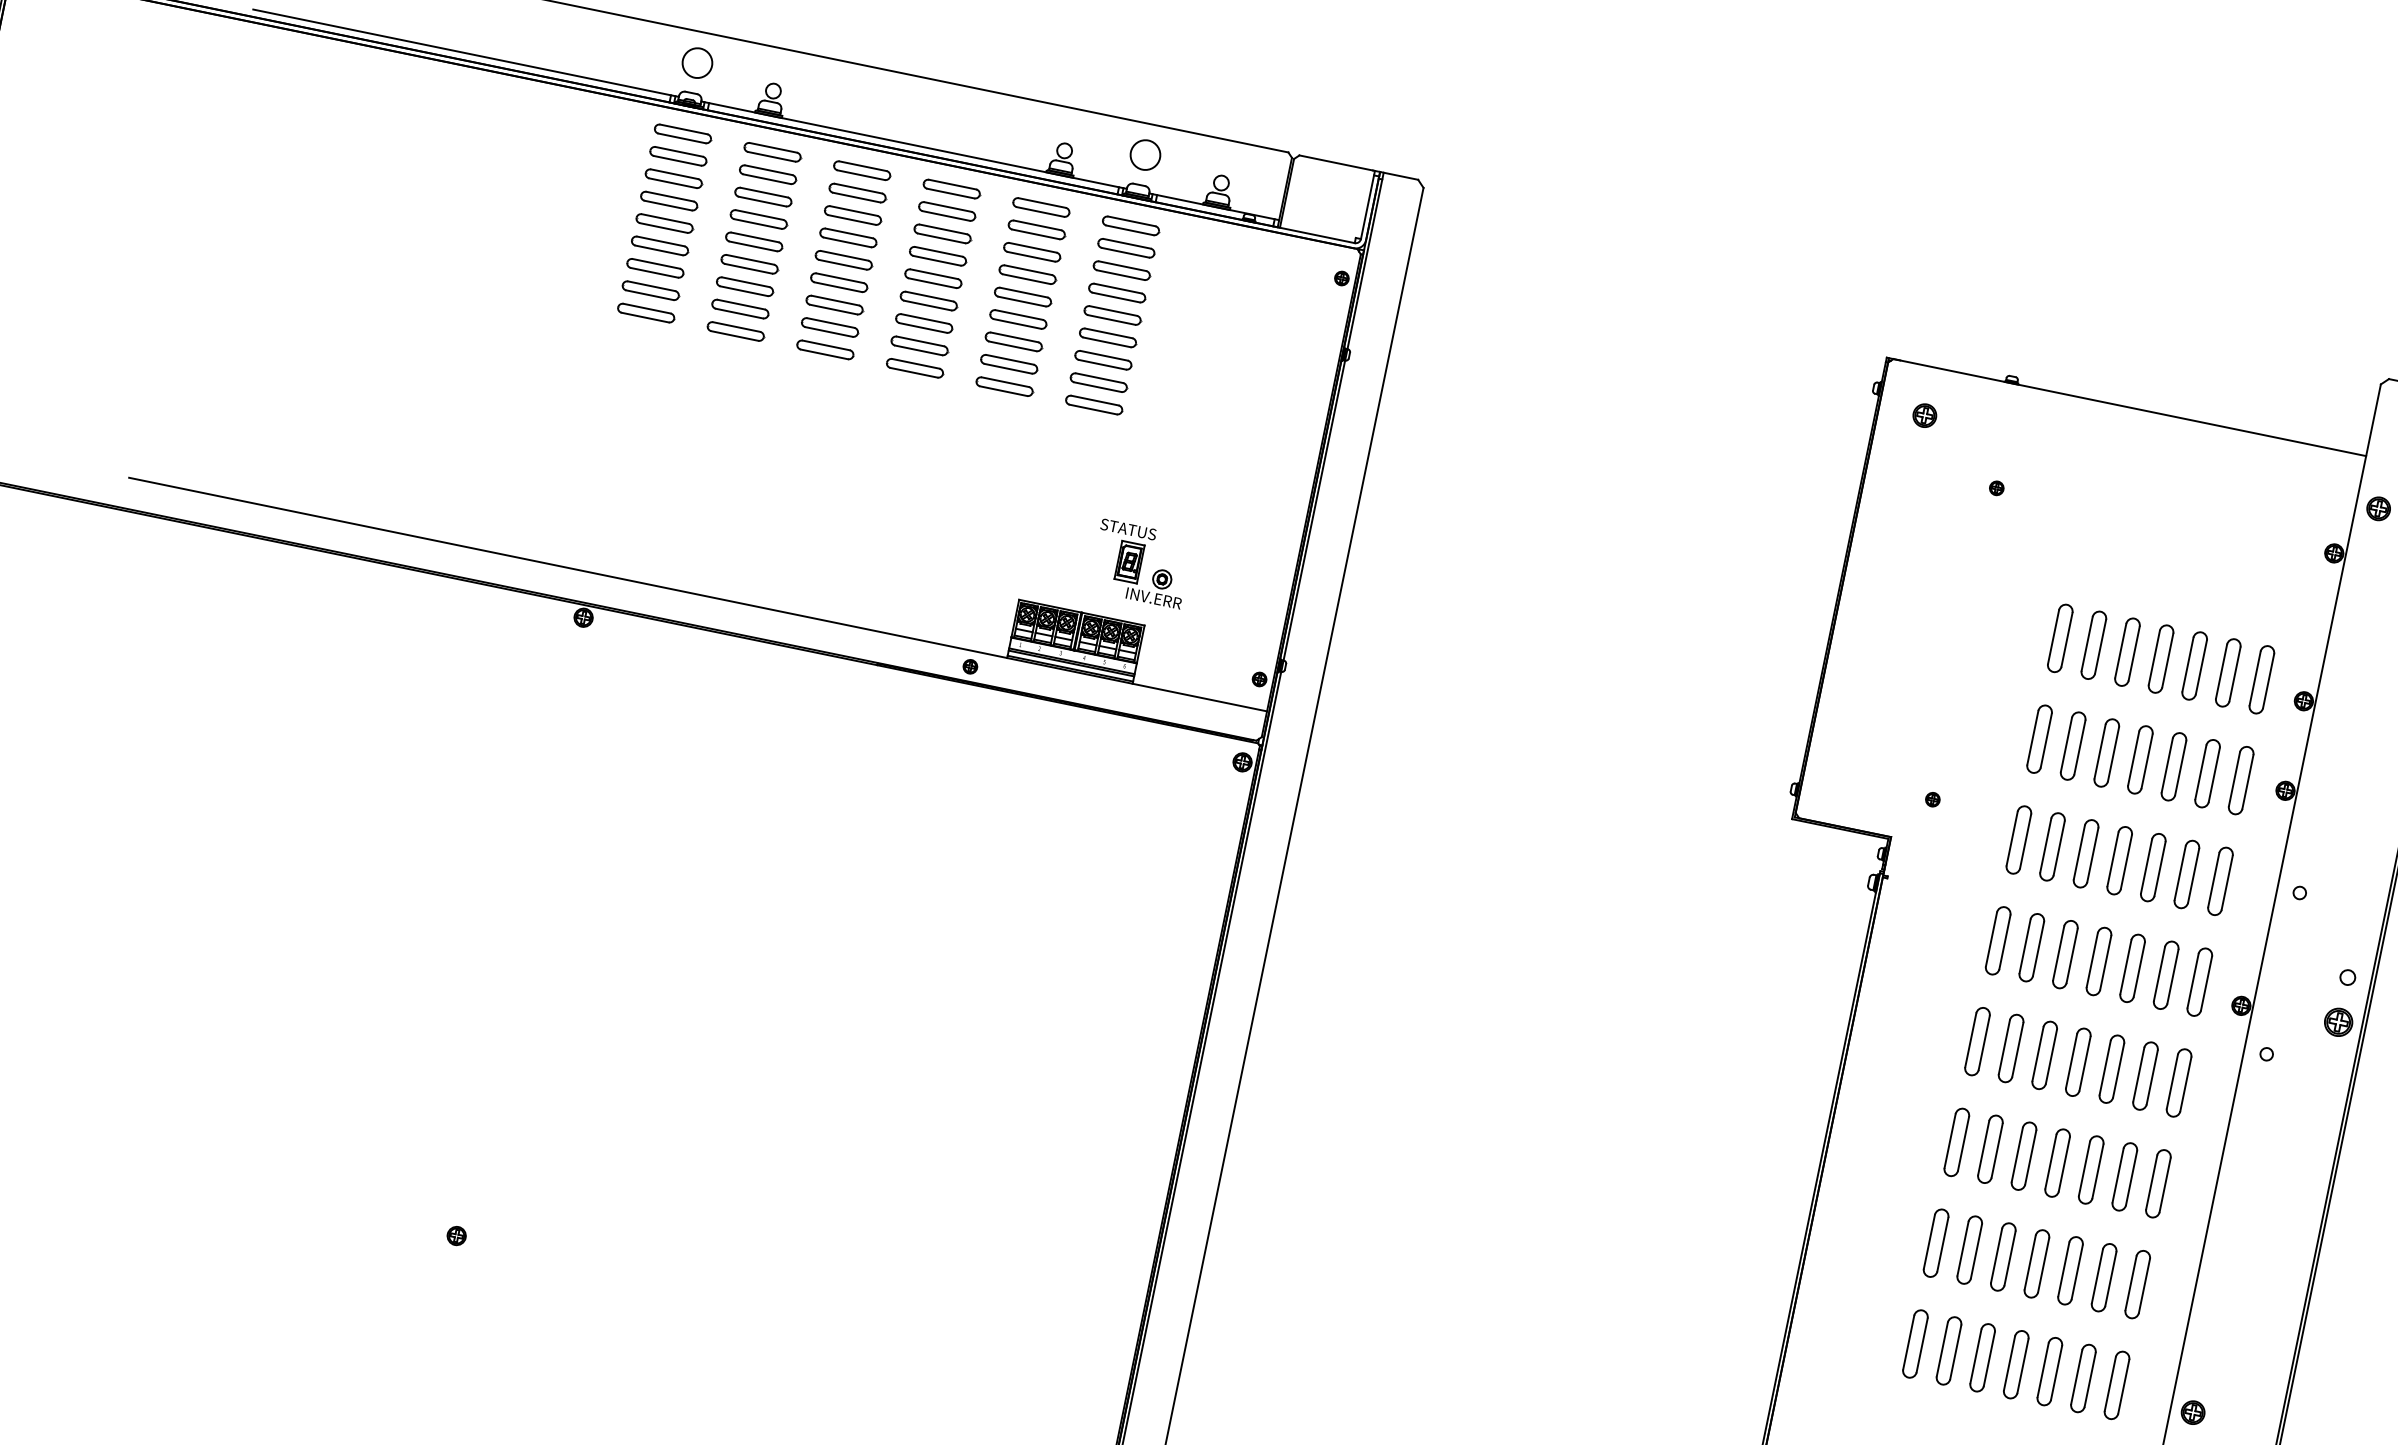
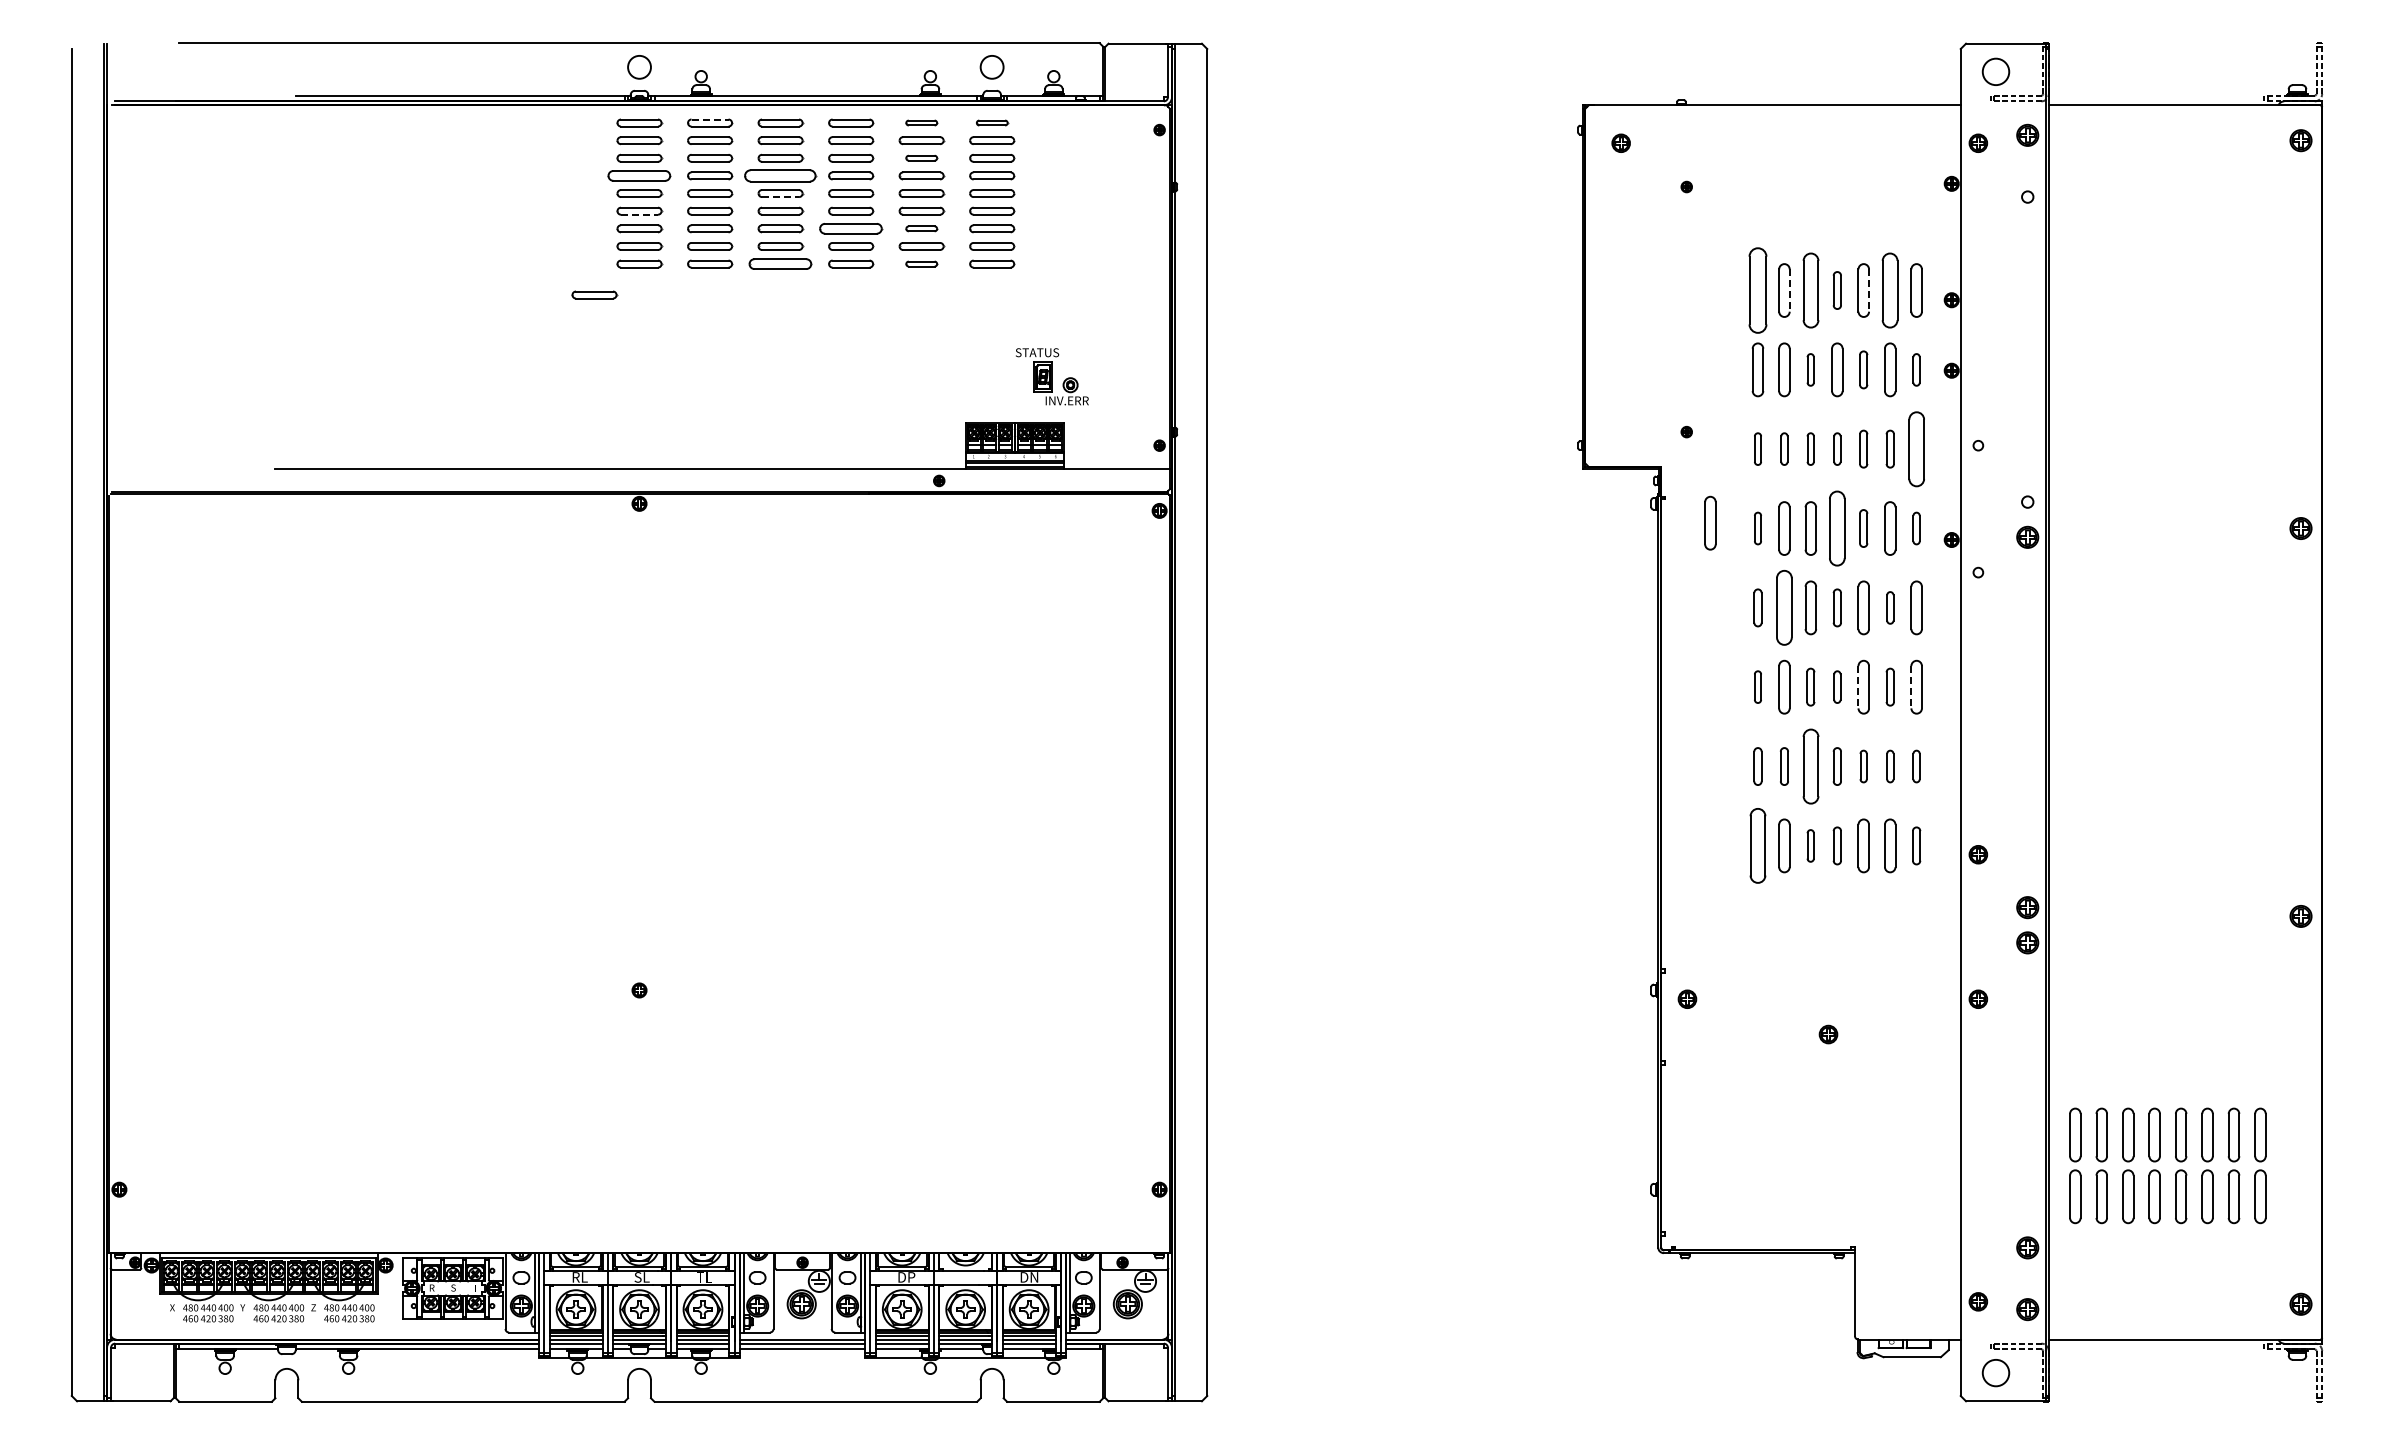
line: (774, 147) -> (710, 119), solid -> dashed
part: (669, 200) -> (639, 175), size x1.4
part: (1041, 206) -> (921, 122), size x0.7
part: (1131, 225) -> (992, 122), size x0.7
part: (848, 237) -> (780, 175), size x1.6
line: (659, 250) -> (639, 214), solid -> dashed
part: (1032, 251) -> (921, 157), size x0.7
line: (842, 265) -> (780, 197), solid -> dashed
part: (924, 323) -> (851, 228), size x1.4
part: (581, 340) -> (594, 294), added
part: (1013, 341) -> (921, 228), size x0.7
part: (825, 349) -> (780, 263), size x1.4
part: (1004, 385) -> (921, 263), size x0.7
part: (2059, 638) -> (1757, 290), size x1.6
line: (2100, 647) -> (1789, 291), solid -> dashed
part: (2127, 652) -> (1810, 290), size x1.4
part: (2161, 659) -> (1837, 290), size x0.7
line: (2201, 668) -> (1869, 291), solid -> dashed
part: (2228, 672) -> (1890, 290), size x1.4
part: (2106, 752) -> (1810, 369), size x0.6
part: (2173, 766) -> (1863, 369), size x0.7
part: (2241, 780) -> (1916, 369), size x0.6
part: (2018, 838) -> (1757, 448), size x0.6
part: (2052, 846) -> (1784, 448), size x0.6
part: (2085, 852) -> (1810, 448), size x0.6
part: (2120, 859) -> (1837, 448), size x0.6
part: (2153, 866) -> (1863, 448), size x0.7
part: (2187, 873) -> (1890, 448), size x0.7
part: (2220, 880) -> (1916, 448), size x1.4
part: (1939, 920) -> (1710, 522), added
part: (1997, 940) -> (1757, 528), size x0.6
part: (2099, 961) -> (1837, 528), size x1.4
part: (2132, 968) -> (1863, 528), size x0.7
part: (2199, 982) -> (1916, 528), size x0.6
part: (1976, 1040) -> (1757, 607), size x0.7
part: (2011, 1048) -> (1784, 607), size x1.4
part: (2078, 1061) -> (1837, 607), size x0.7
part: (2145, 1075) -> (1890, 607), size x0.6
part: (1956, 1141) -> (1757, 686), size x0.6
part: (2023, 1155) -> (1810, 686), size x0.7
part: (2058, 1162) -> (1837, 686), size x0.6
line: (2084, 1168) -> (1858, 687), solid -> dashed
part: (2125, 1176) -> (1890, 686), size x0.7
line: (2151, 1182) -> (1911, 687), solid -> dashed
part: (1935, 1243) -> (1757, 766), size x0.7
part: (1969, 1250) -> (1784, 766), size x0.7
part: (2002, 1256) -> (1810, 766), size x1.4
part: (2037, 1263) -> (1837, 766), size x0.7
part: (2070, 1270) -> (1863, 766), size x0.6
part: (2104, 1277) -> (1890, 766), size x0.6
part: (2137, 1284) -> (1916, 766), size x0.6
part: (1914, 1343) -> (1757, 845), size x1.4
part: (1982, 1357) -> (1810, 845), size x0.6
part: (2016, 1364) -> (1837, 845), size x0.7
part: (2116, 1384) -> (1916, 845), size x0.7

